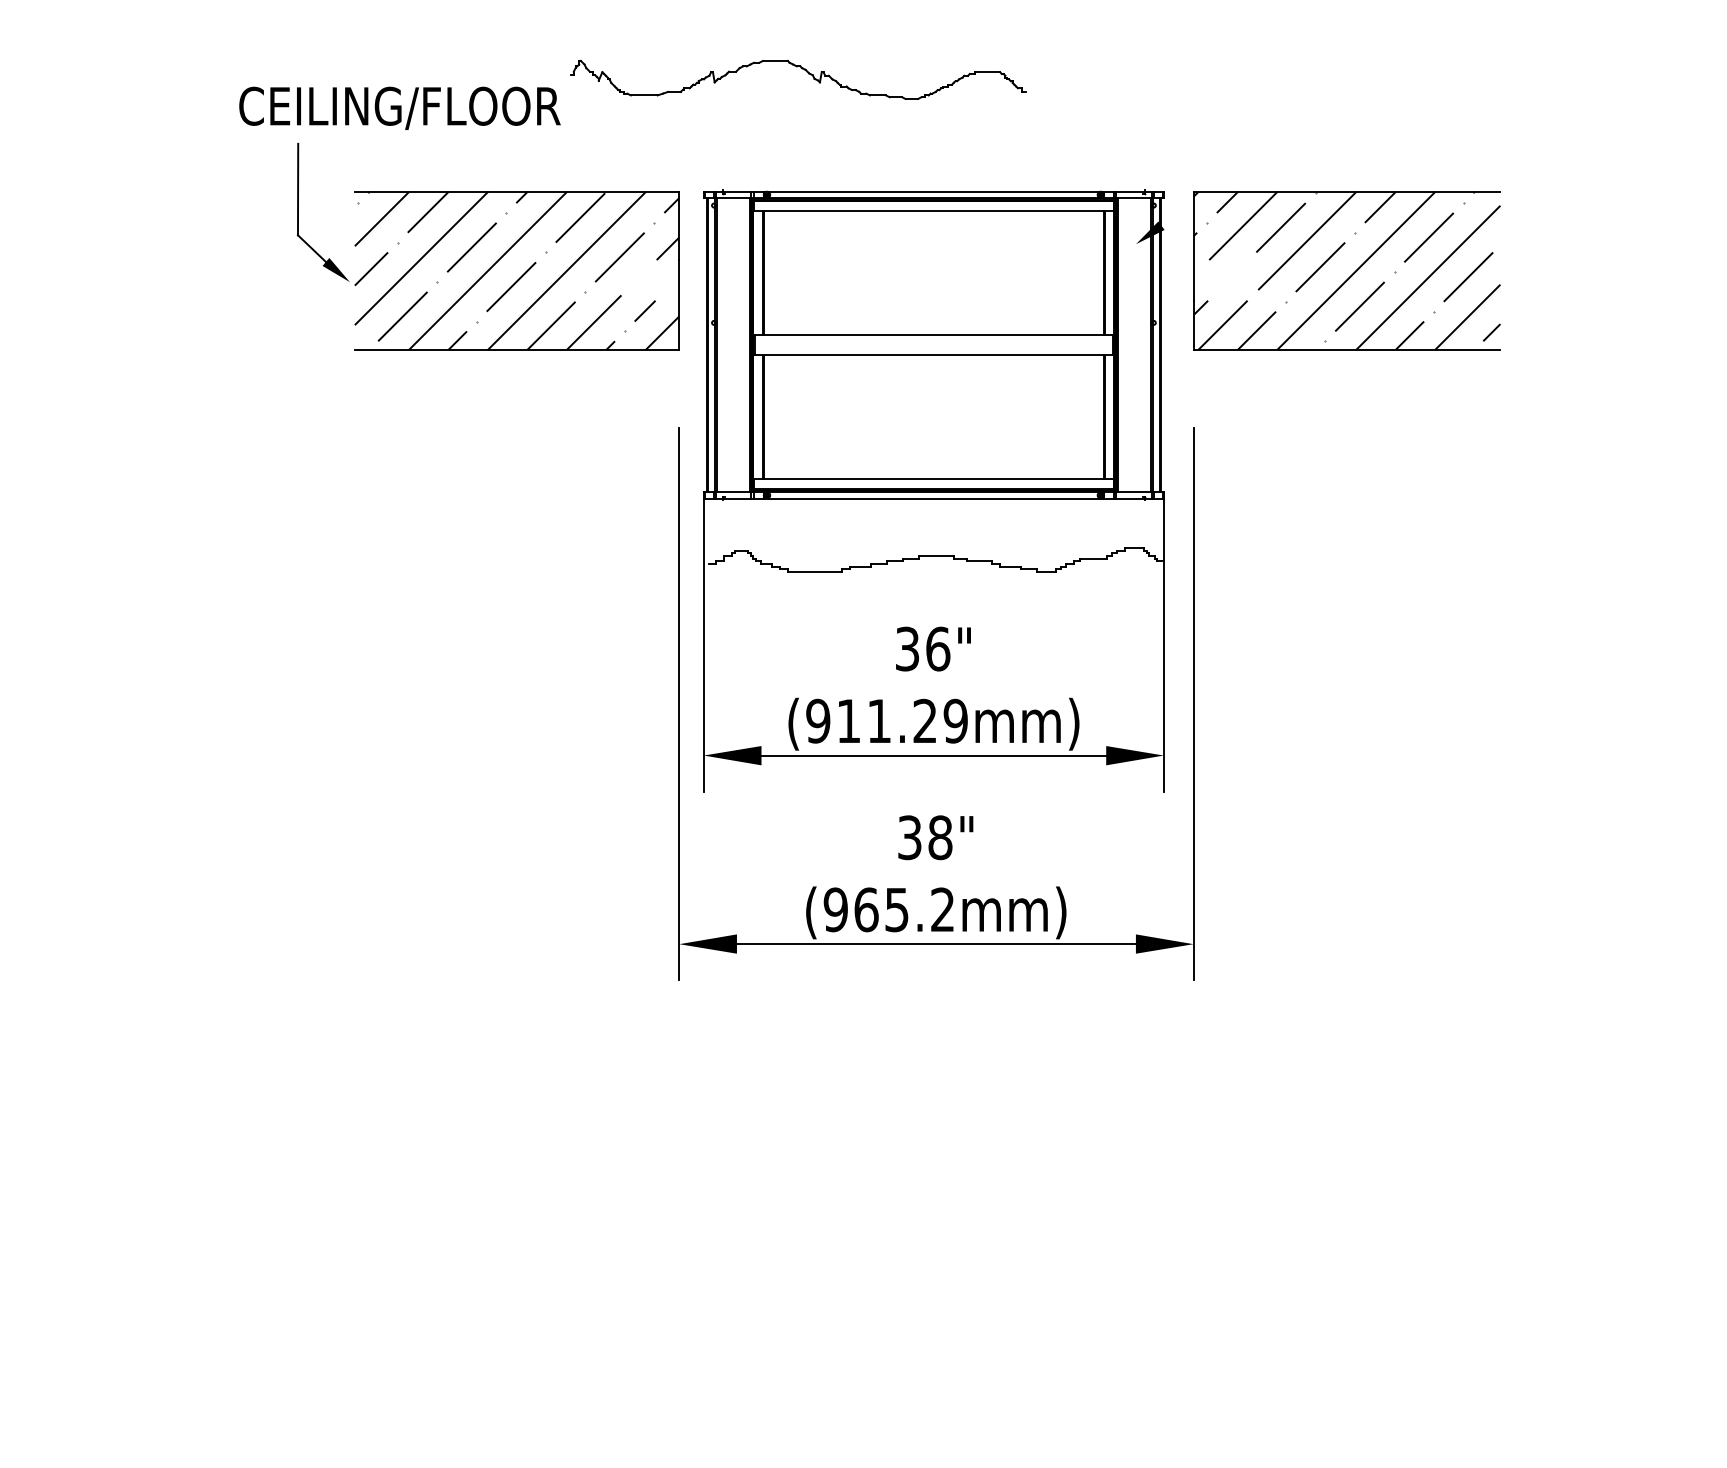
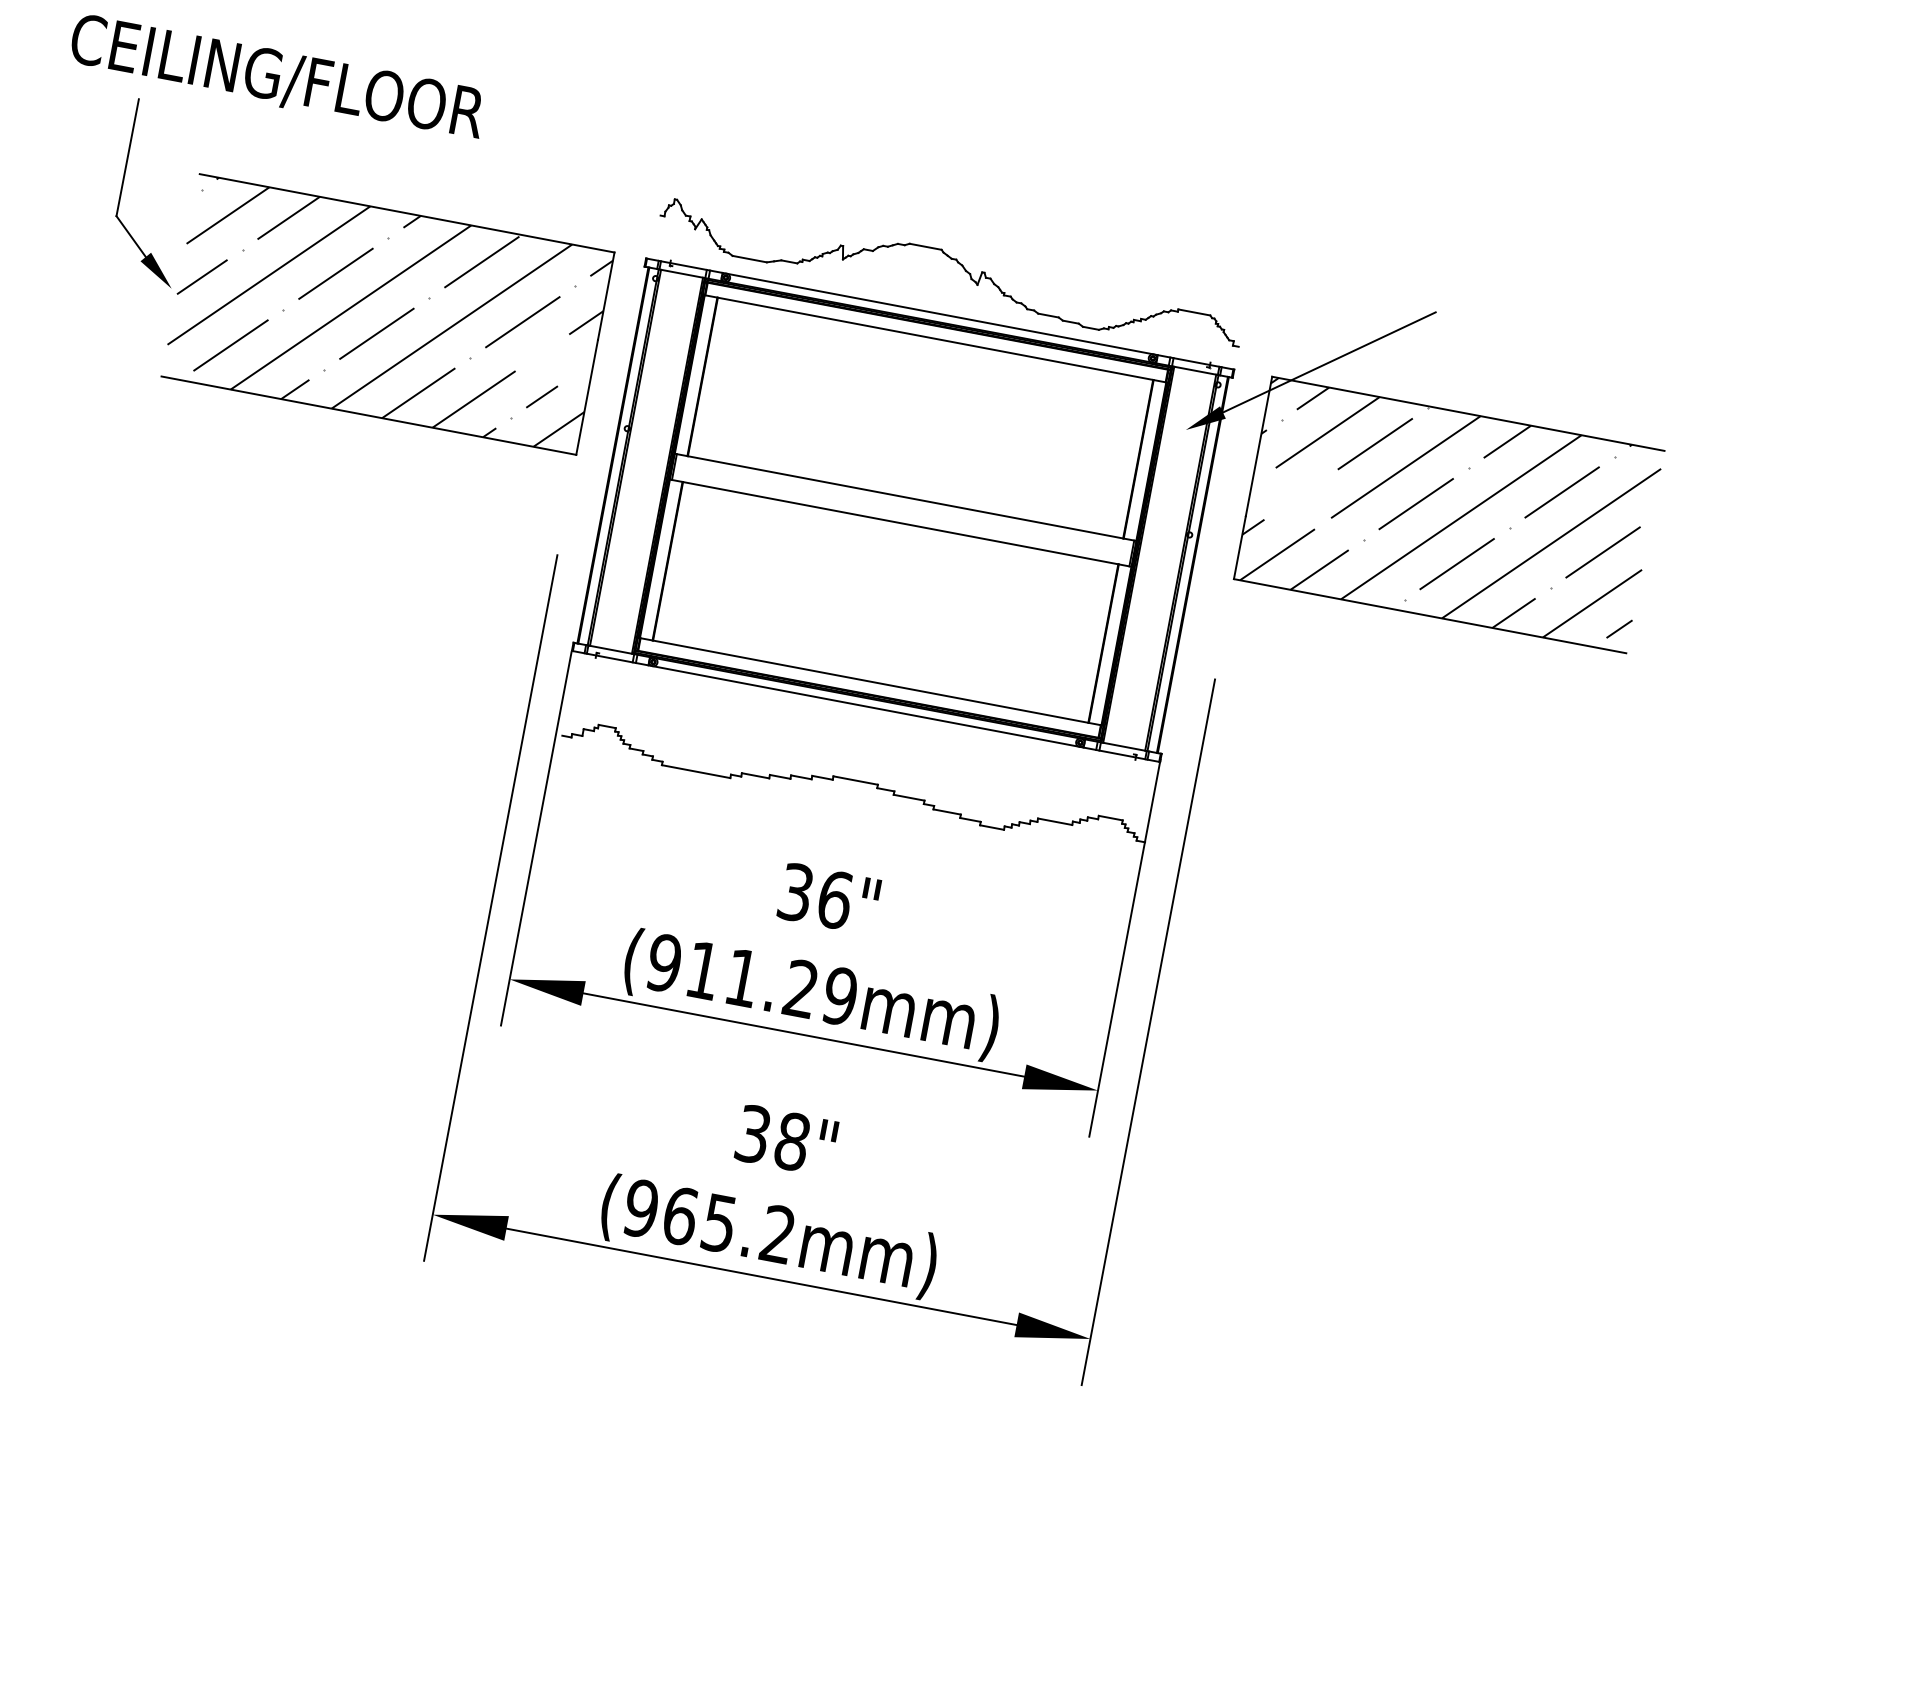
part: (805, 71) -> (961, 267), moved
line: (1234, 172) -> (1329, 362), added

